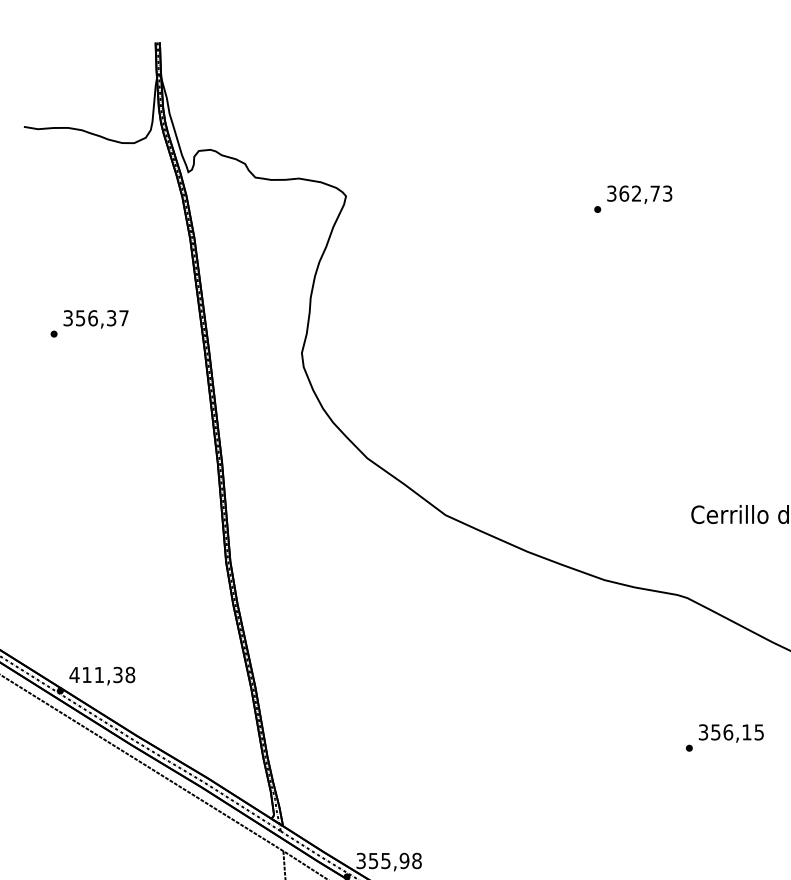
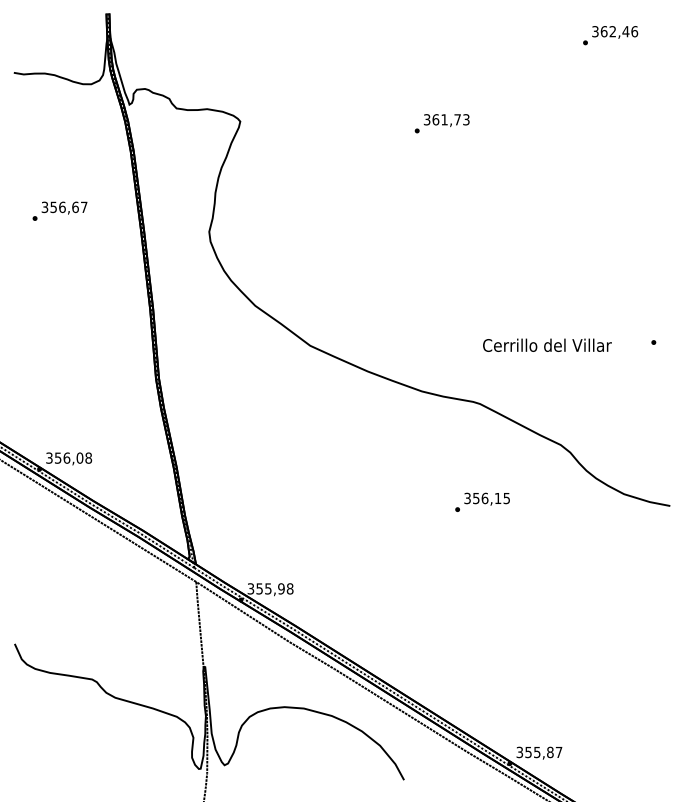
text: (636, 193) -> (444, 119), 362,73 -> 361,73
text: (111, 318) -> (75, 207), 356,37 -> 356,67
text: (95, 674) -> (64, 457), 411,38 -> 356,08
text: (724, 736) -> (482, 501), moved

